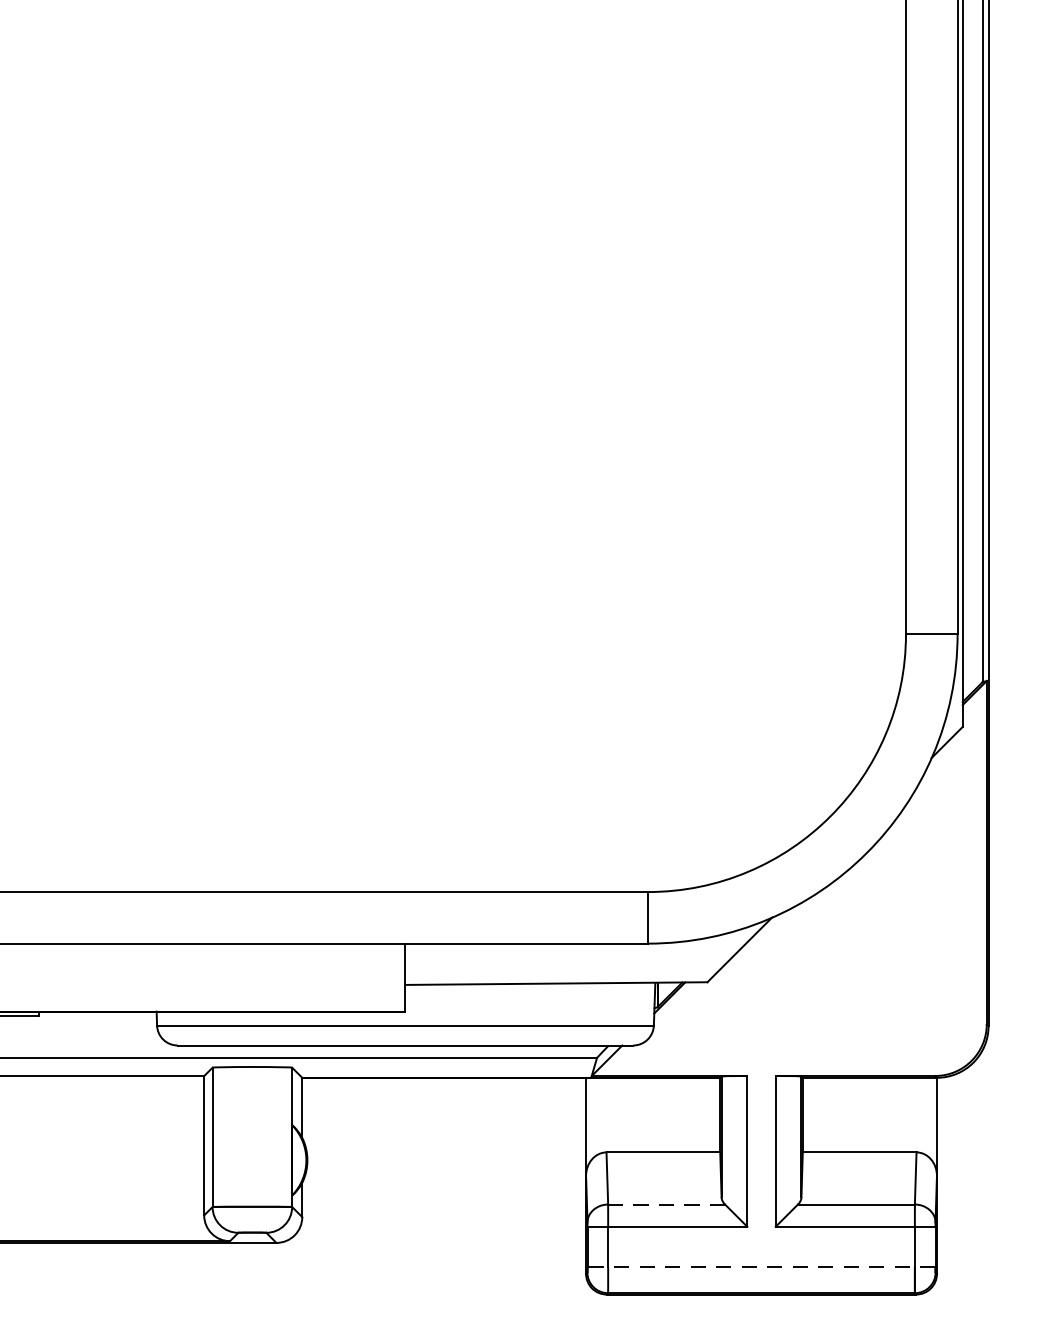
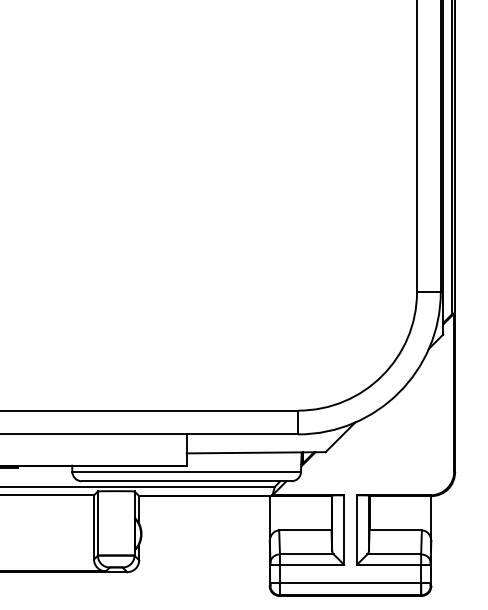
line: (665, 1204) -> (306, 554), dashed -> solid
line: (761, 1267) -> (350, 583), dashed -> solid

